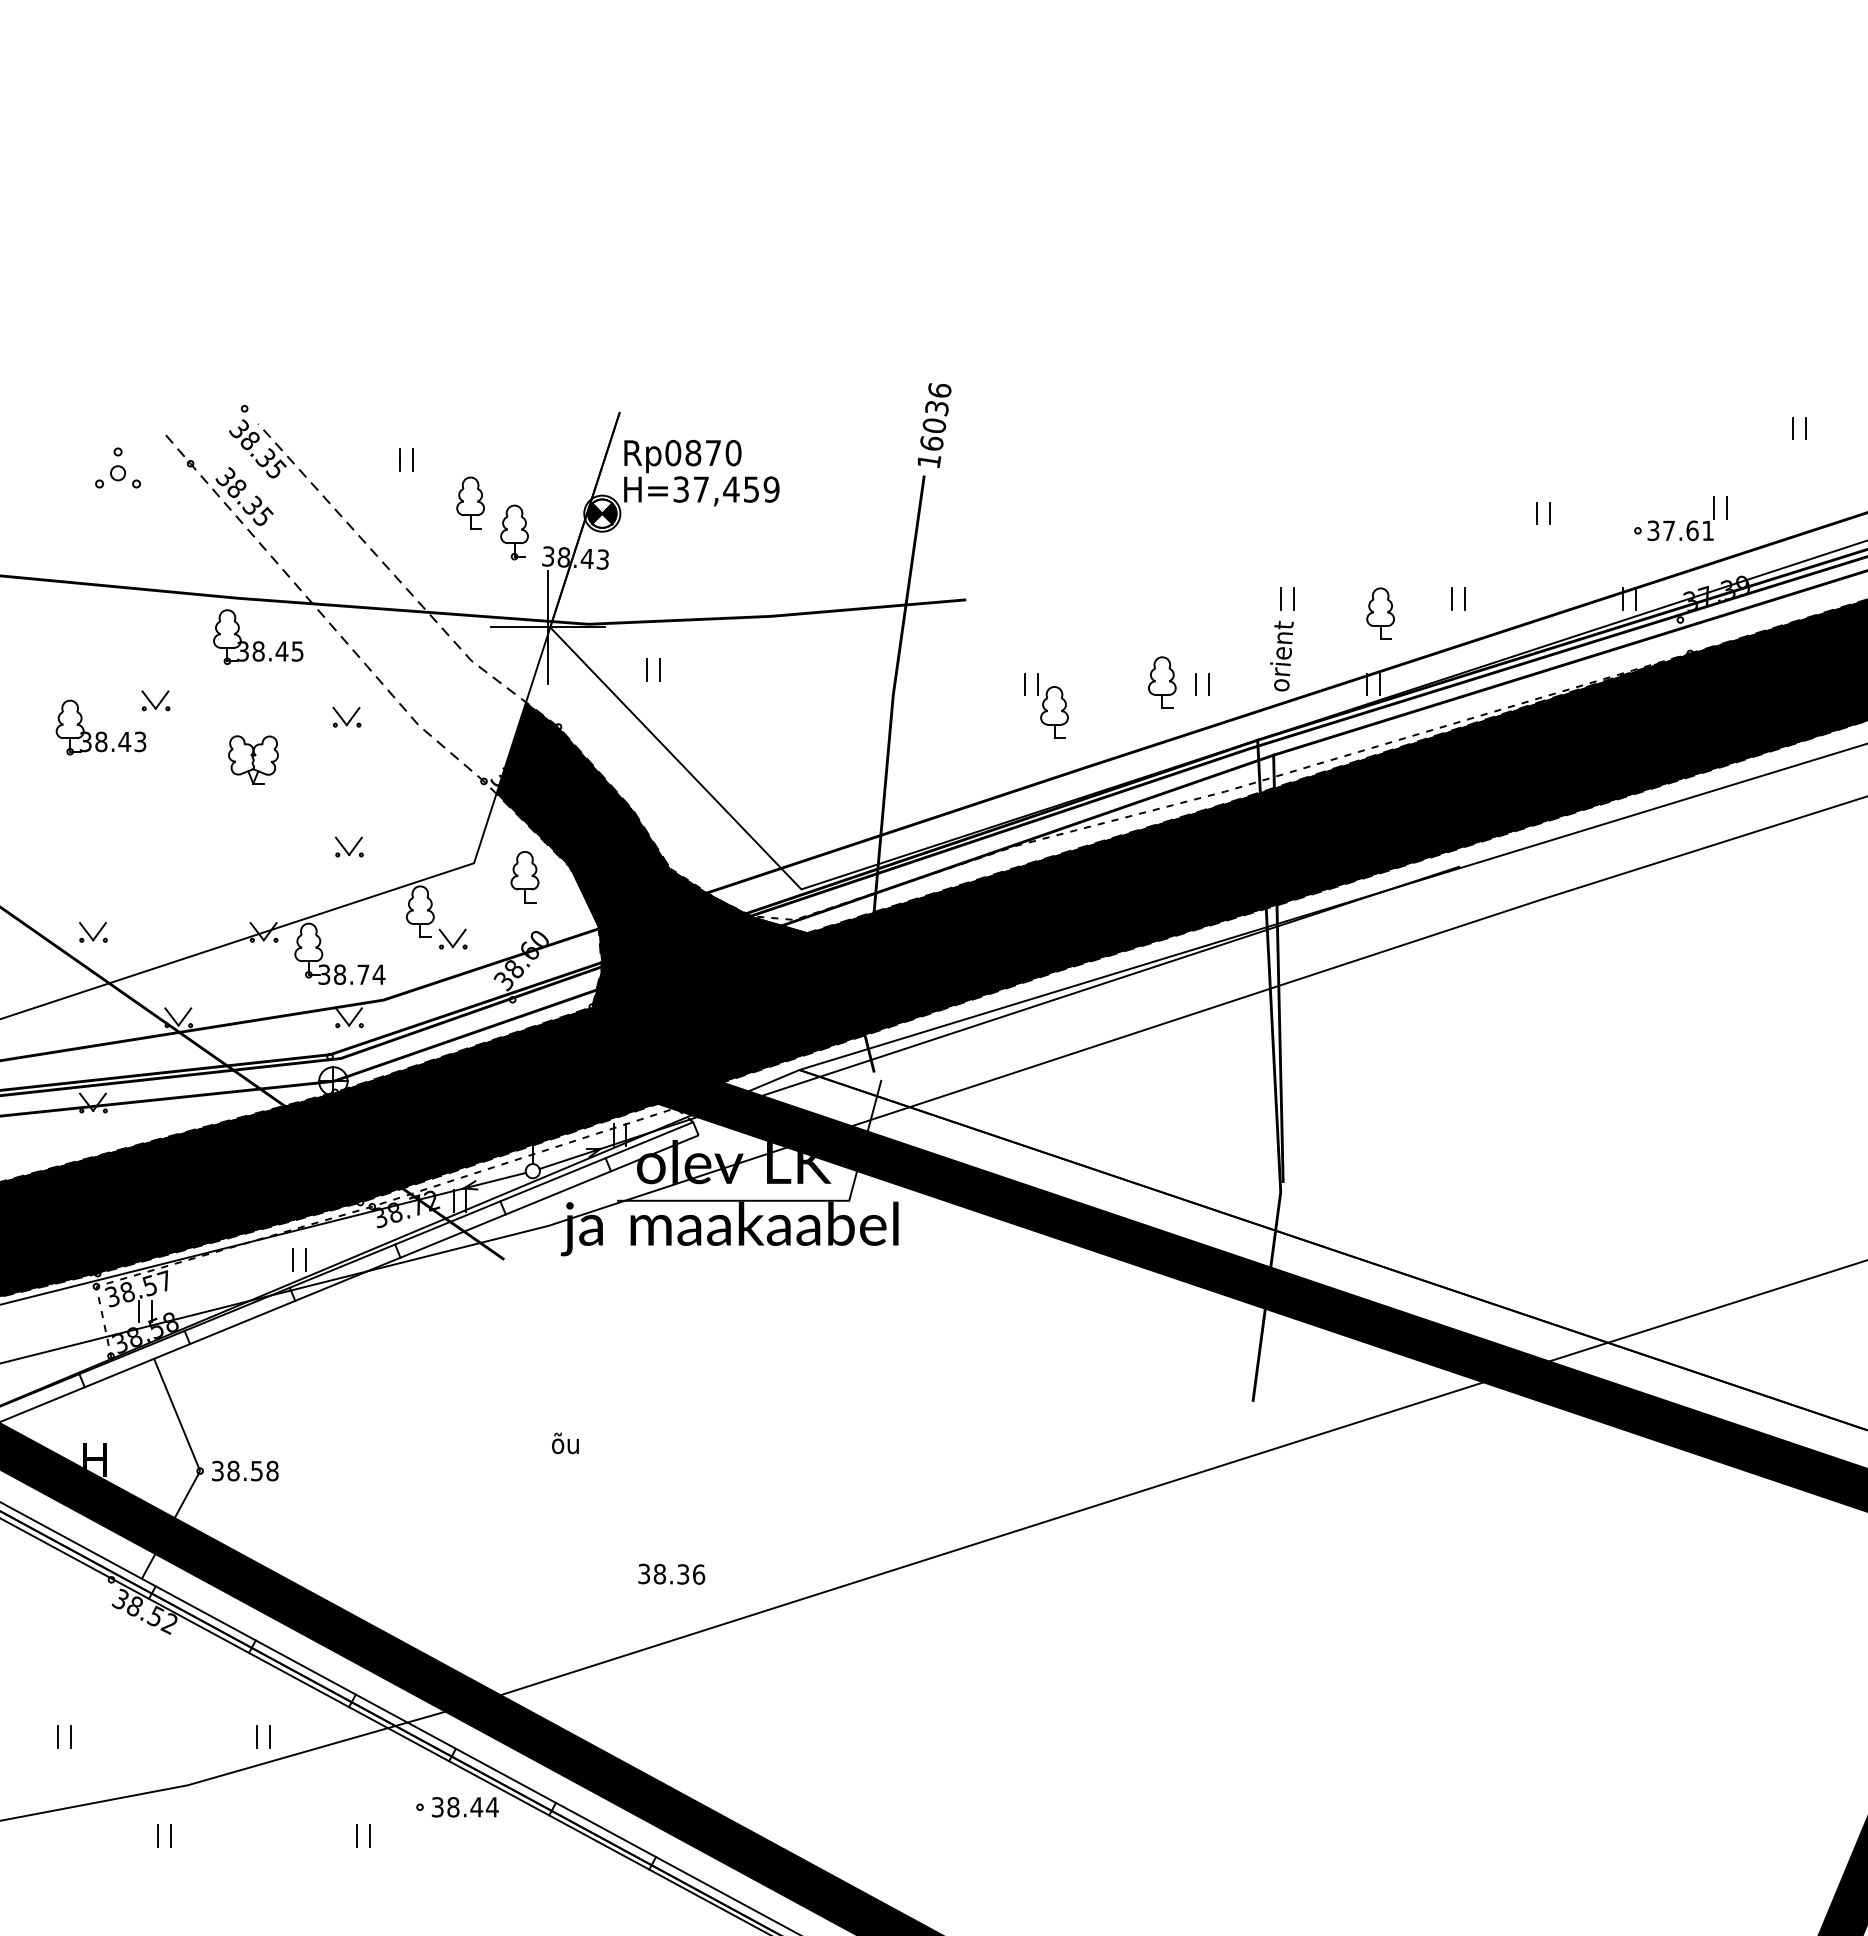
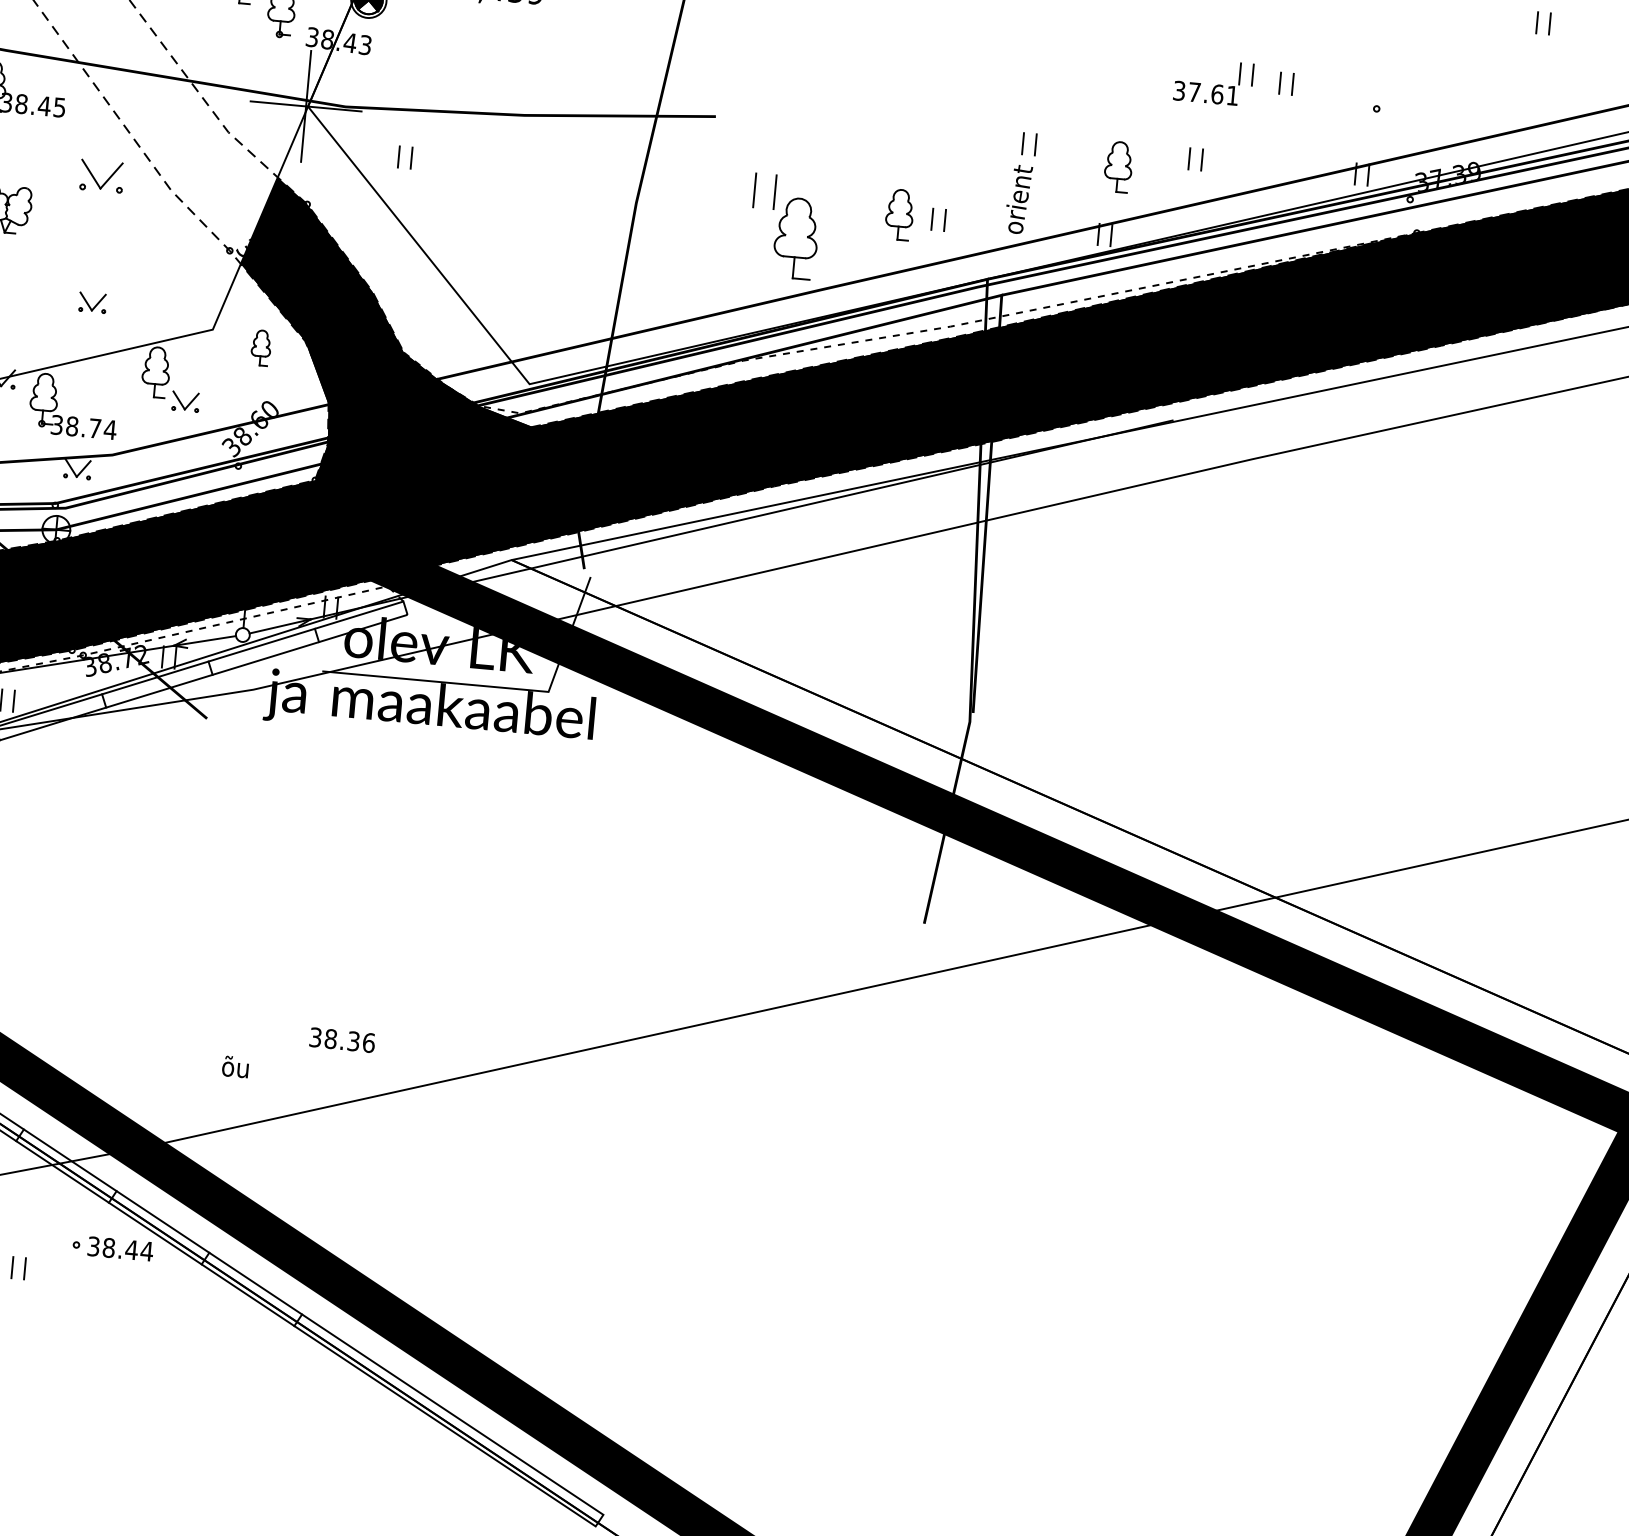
part: (1687, 518) -> (1213, 81), moved
part: (1046, 705) -> (784, 226), size x1.6
part: (346, 716) -> (101, 175), size x1.6
part: (524, 877) -> (260, 348), size x0.7
text: (565, 1443) -> (235, 1067), moved

